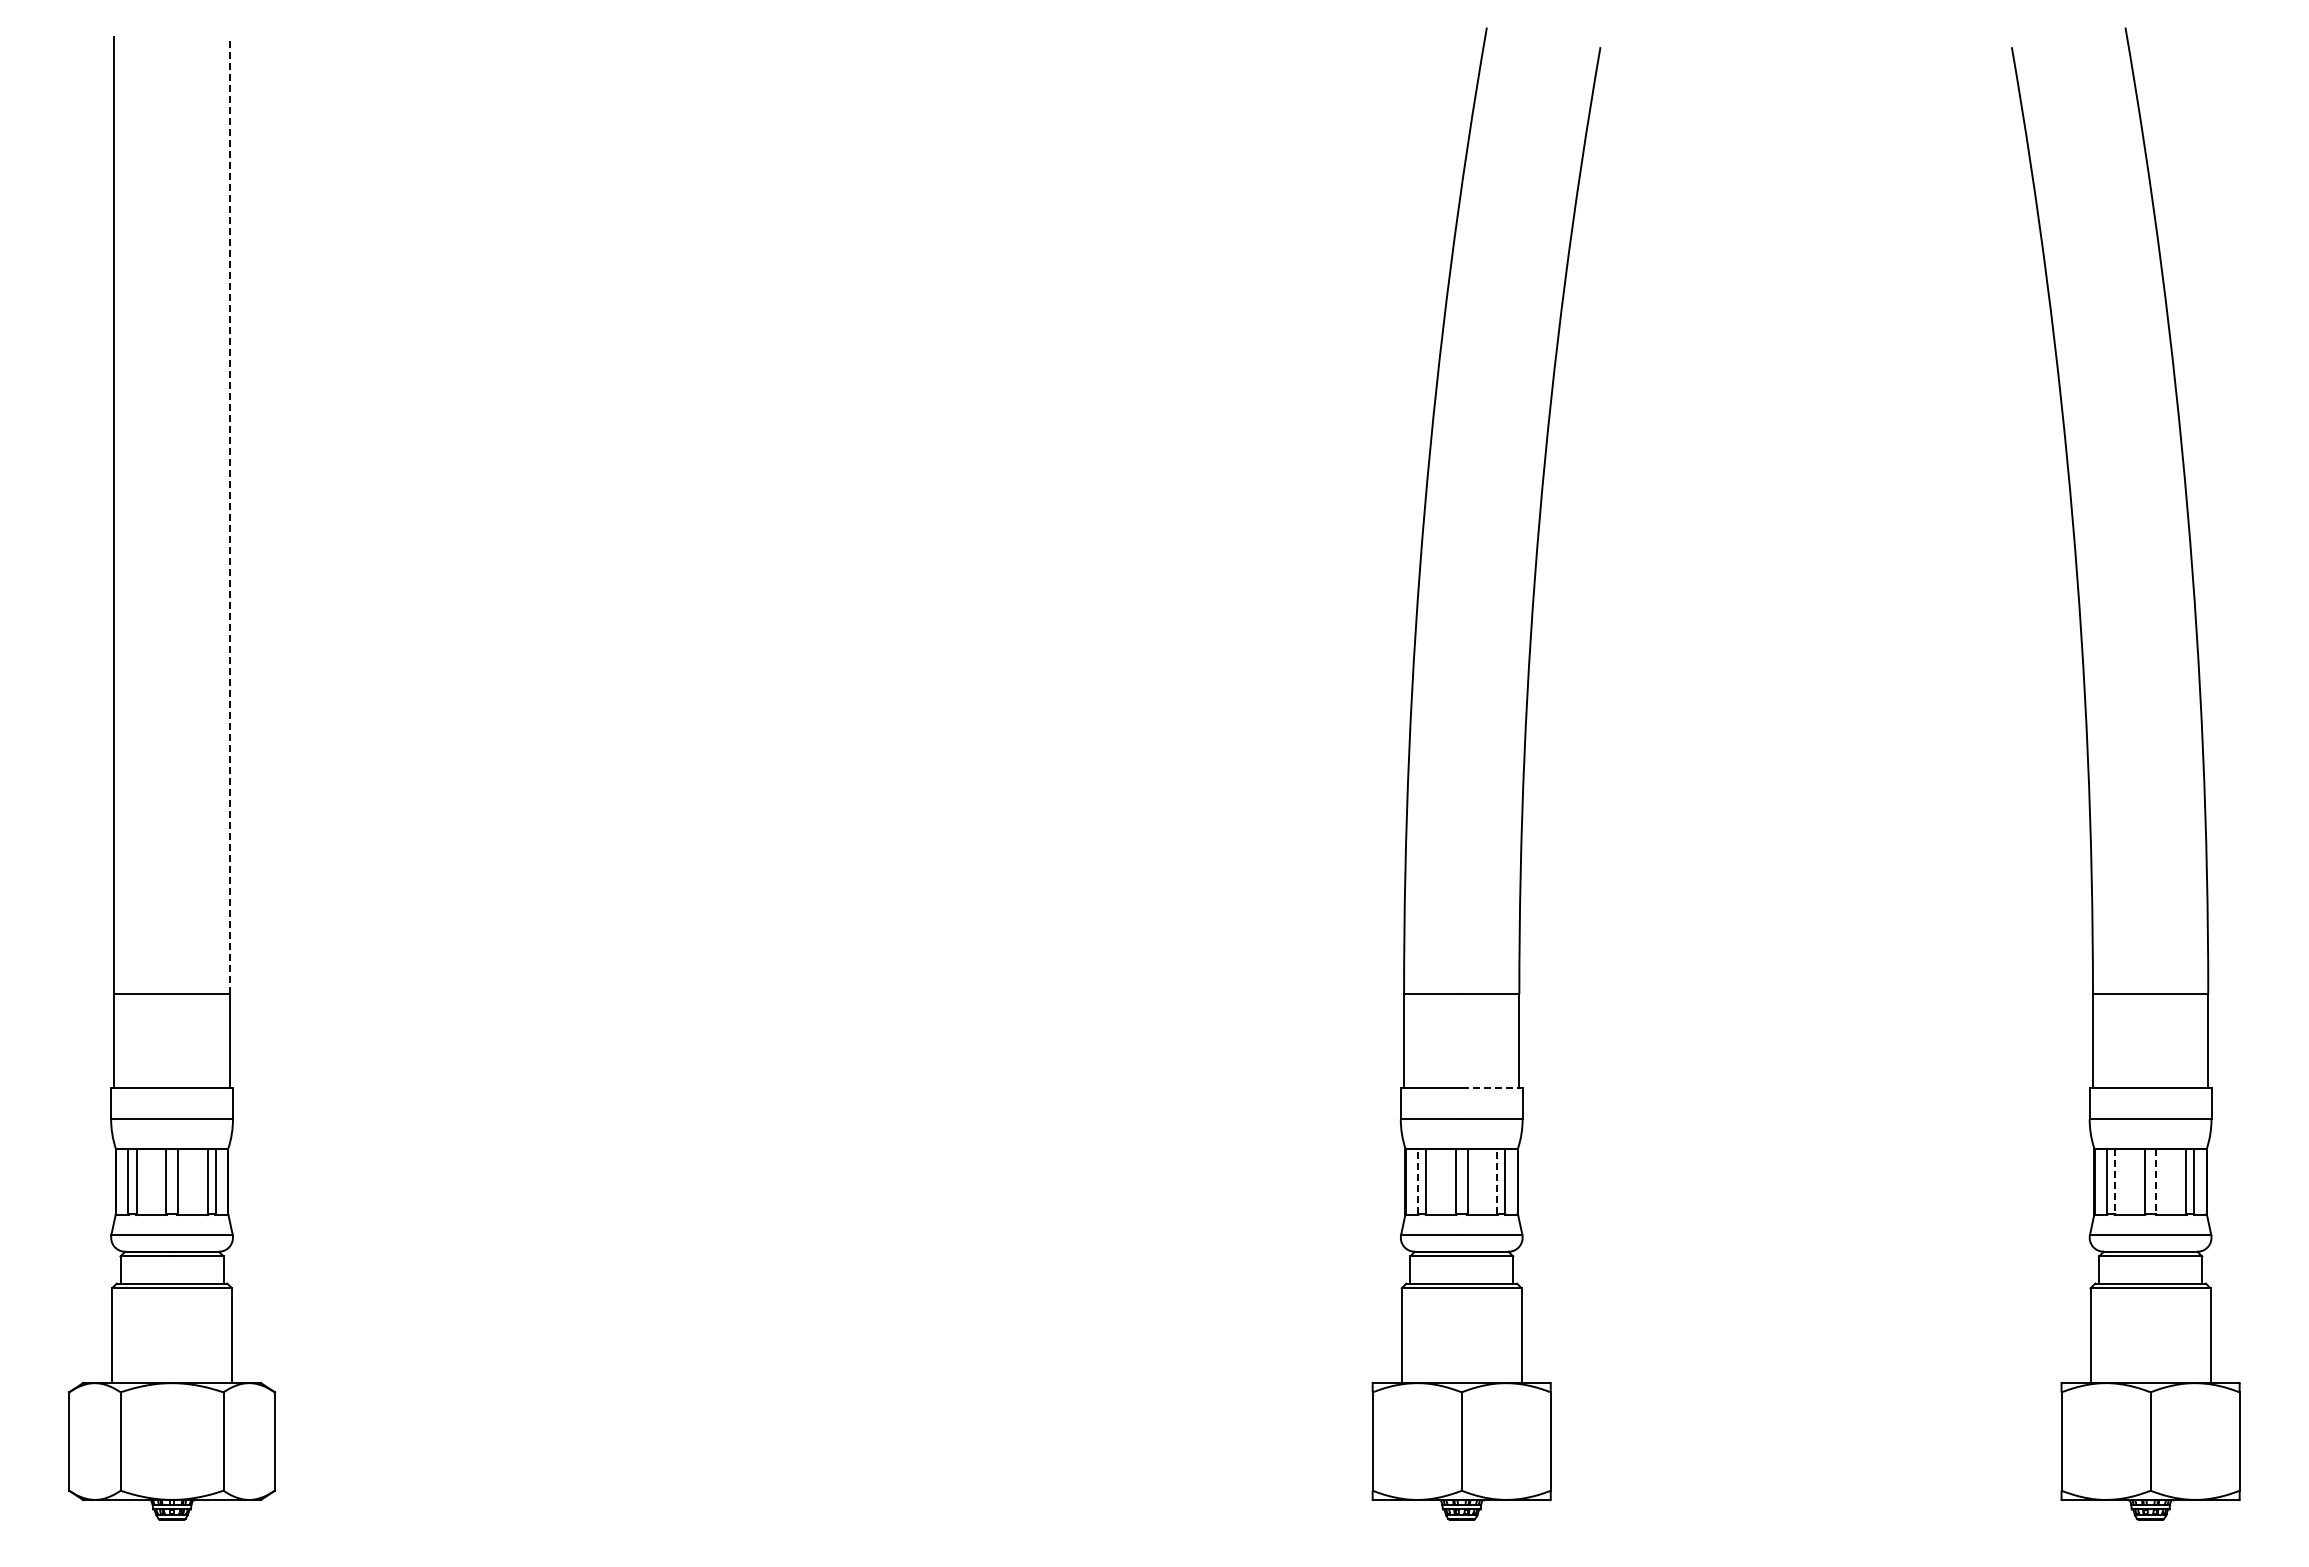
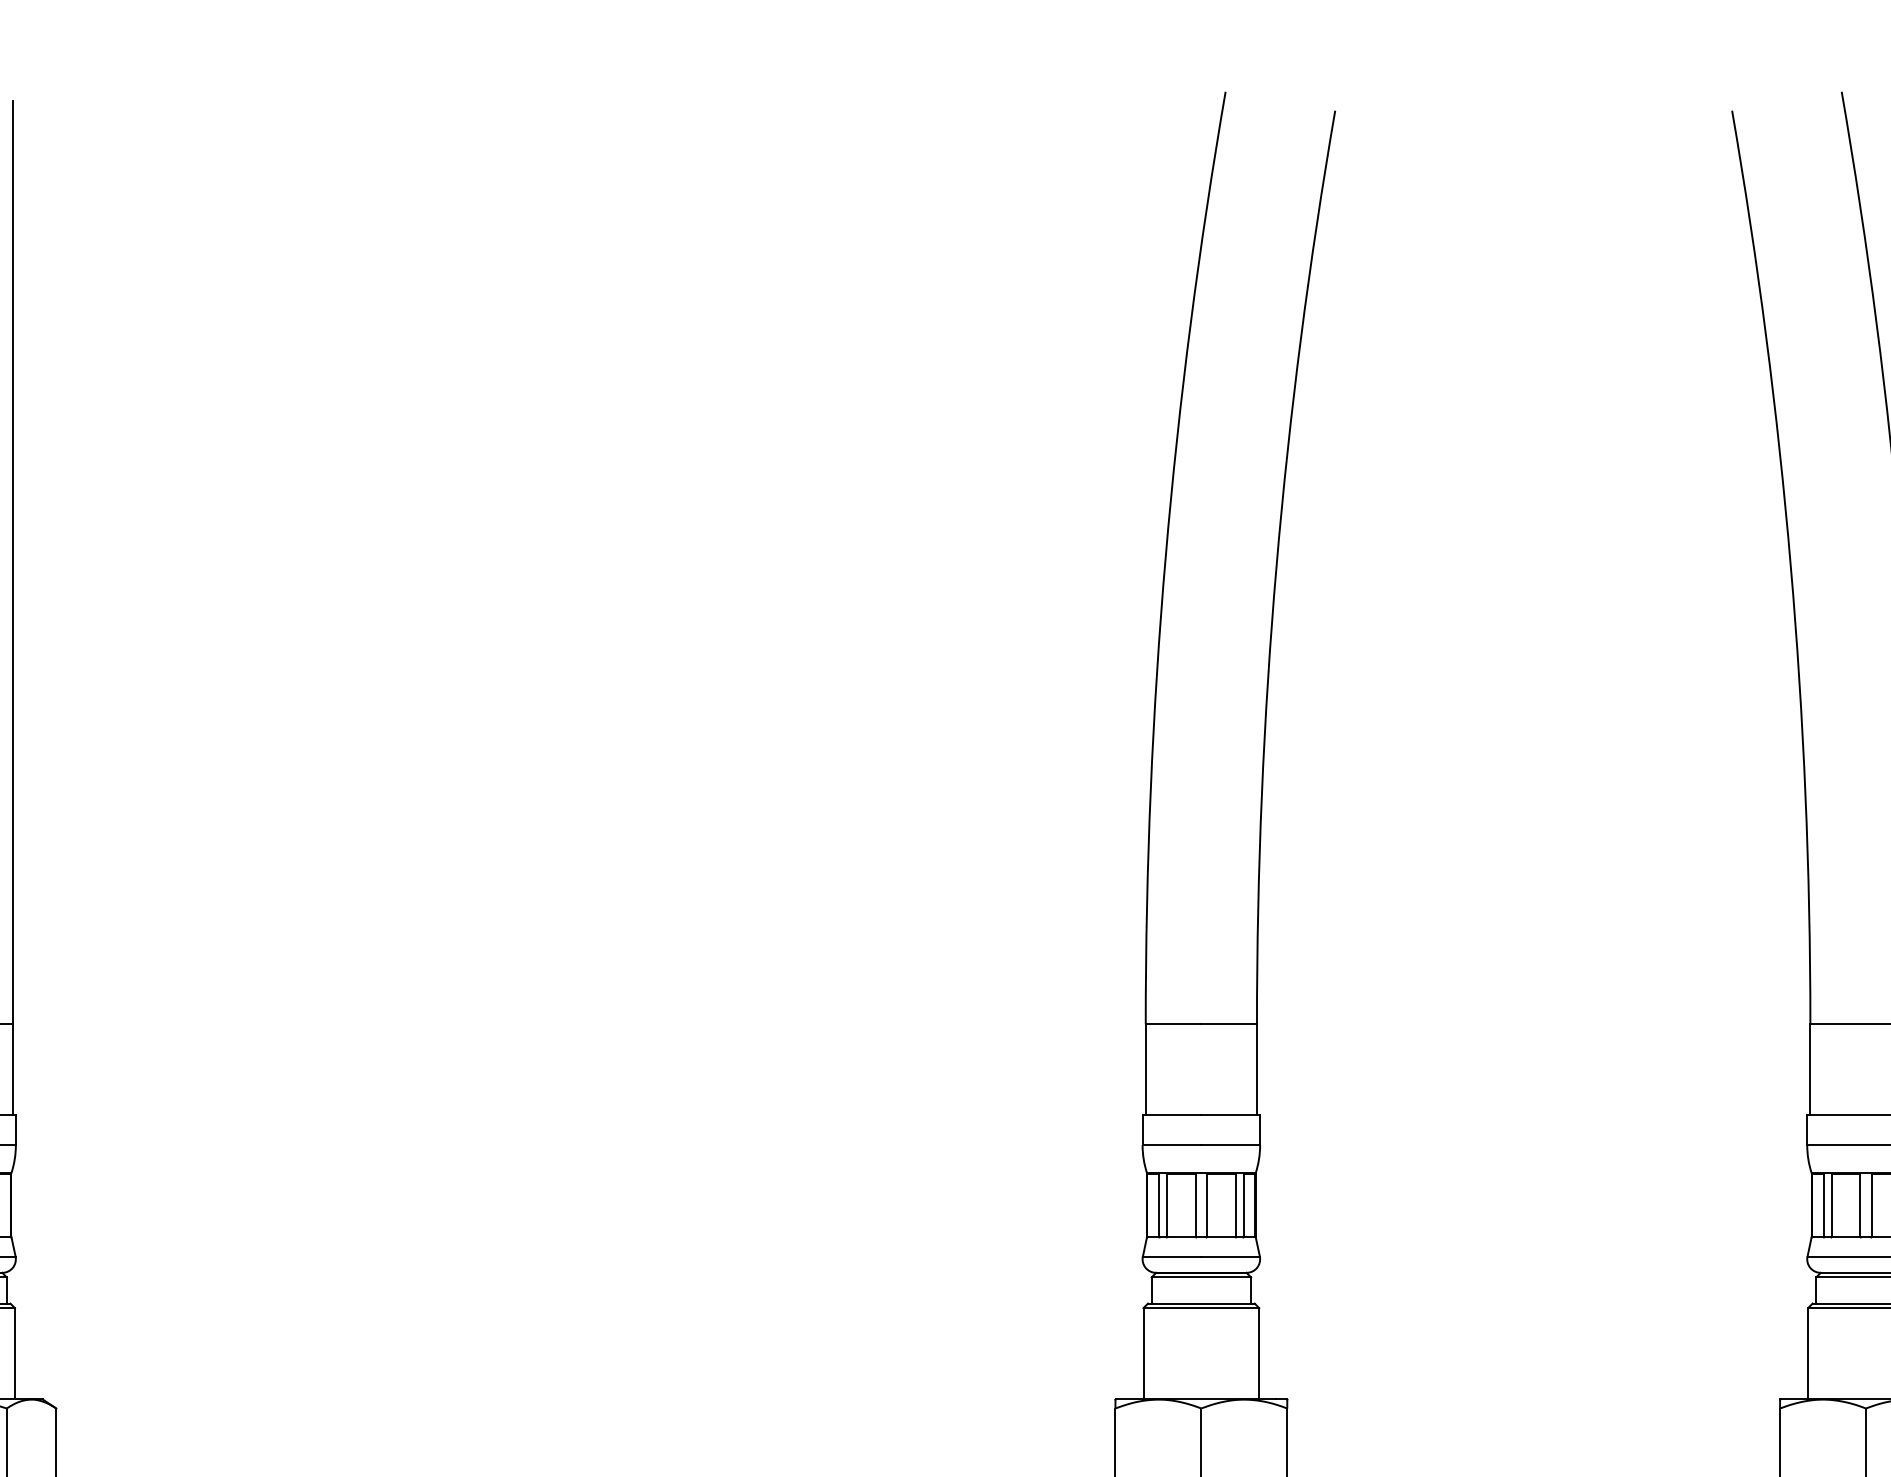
line: (229, 515) -> (12, 562), dashed -> solid
line: (1492, 1087) -> (1231, 1114), dashed -> solid
line: (1418, 1181) -> (1159, 1205), dashed -> solid
line: (1497, 1181) -> (1235, 1205), dashed -> solid
line: (2115, 1182) -> (1832, 1206), dashed -> solid
line: (2156, 1182) -> (1871, 1206), dashed -> solid

